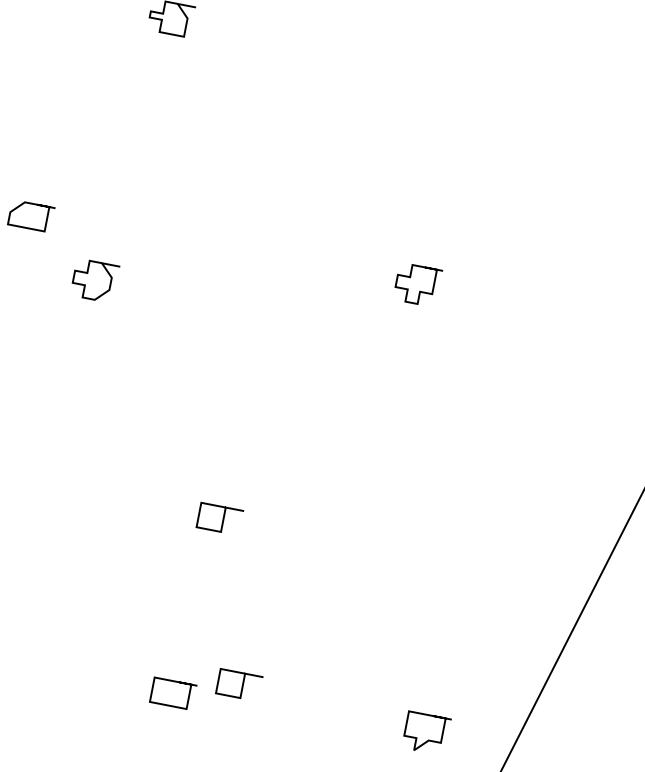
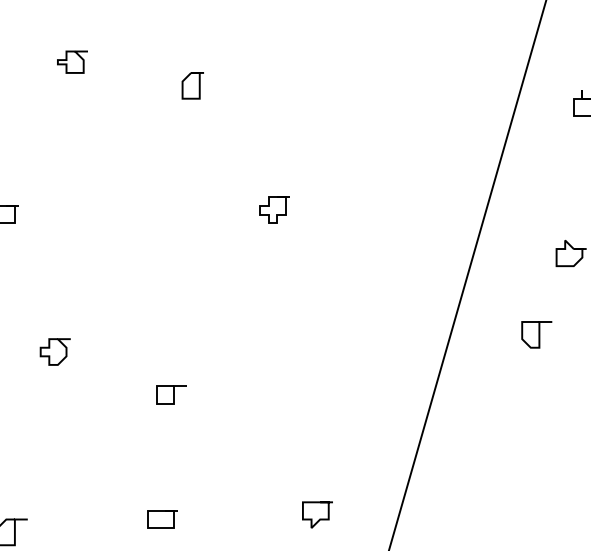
curve: (343, 86) -> (198, 85), added
curve: (88, 274) -> (50, 348), moved
curve: (242, 685) -> (208, 504), removed
curve: (428, 738) -> (319, 518), moved

